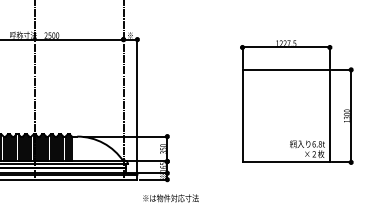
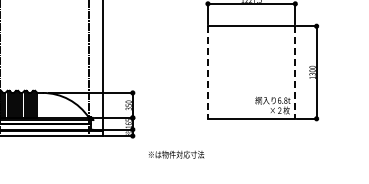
line: (242, 116) -> (207, 72), solid -> dashed
line: (329, 116) -> (294, 72), solid -> dashed
text: (170, 198) -> (175, 154), moved

